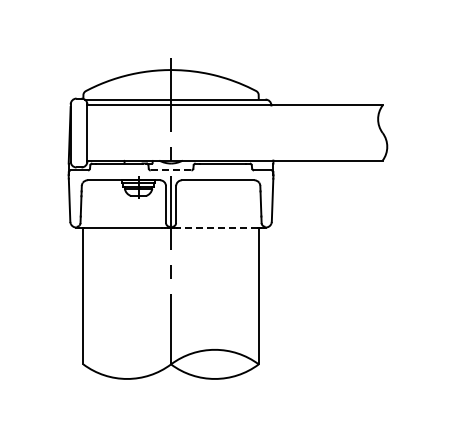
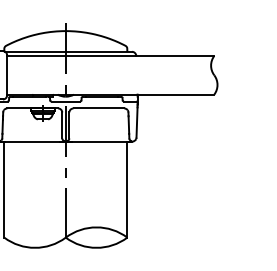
line: (171, 170) -> (66, 101), dashed -> solid
line: (218, 227) -> (99, 141), dashed -> solid

